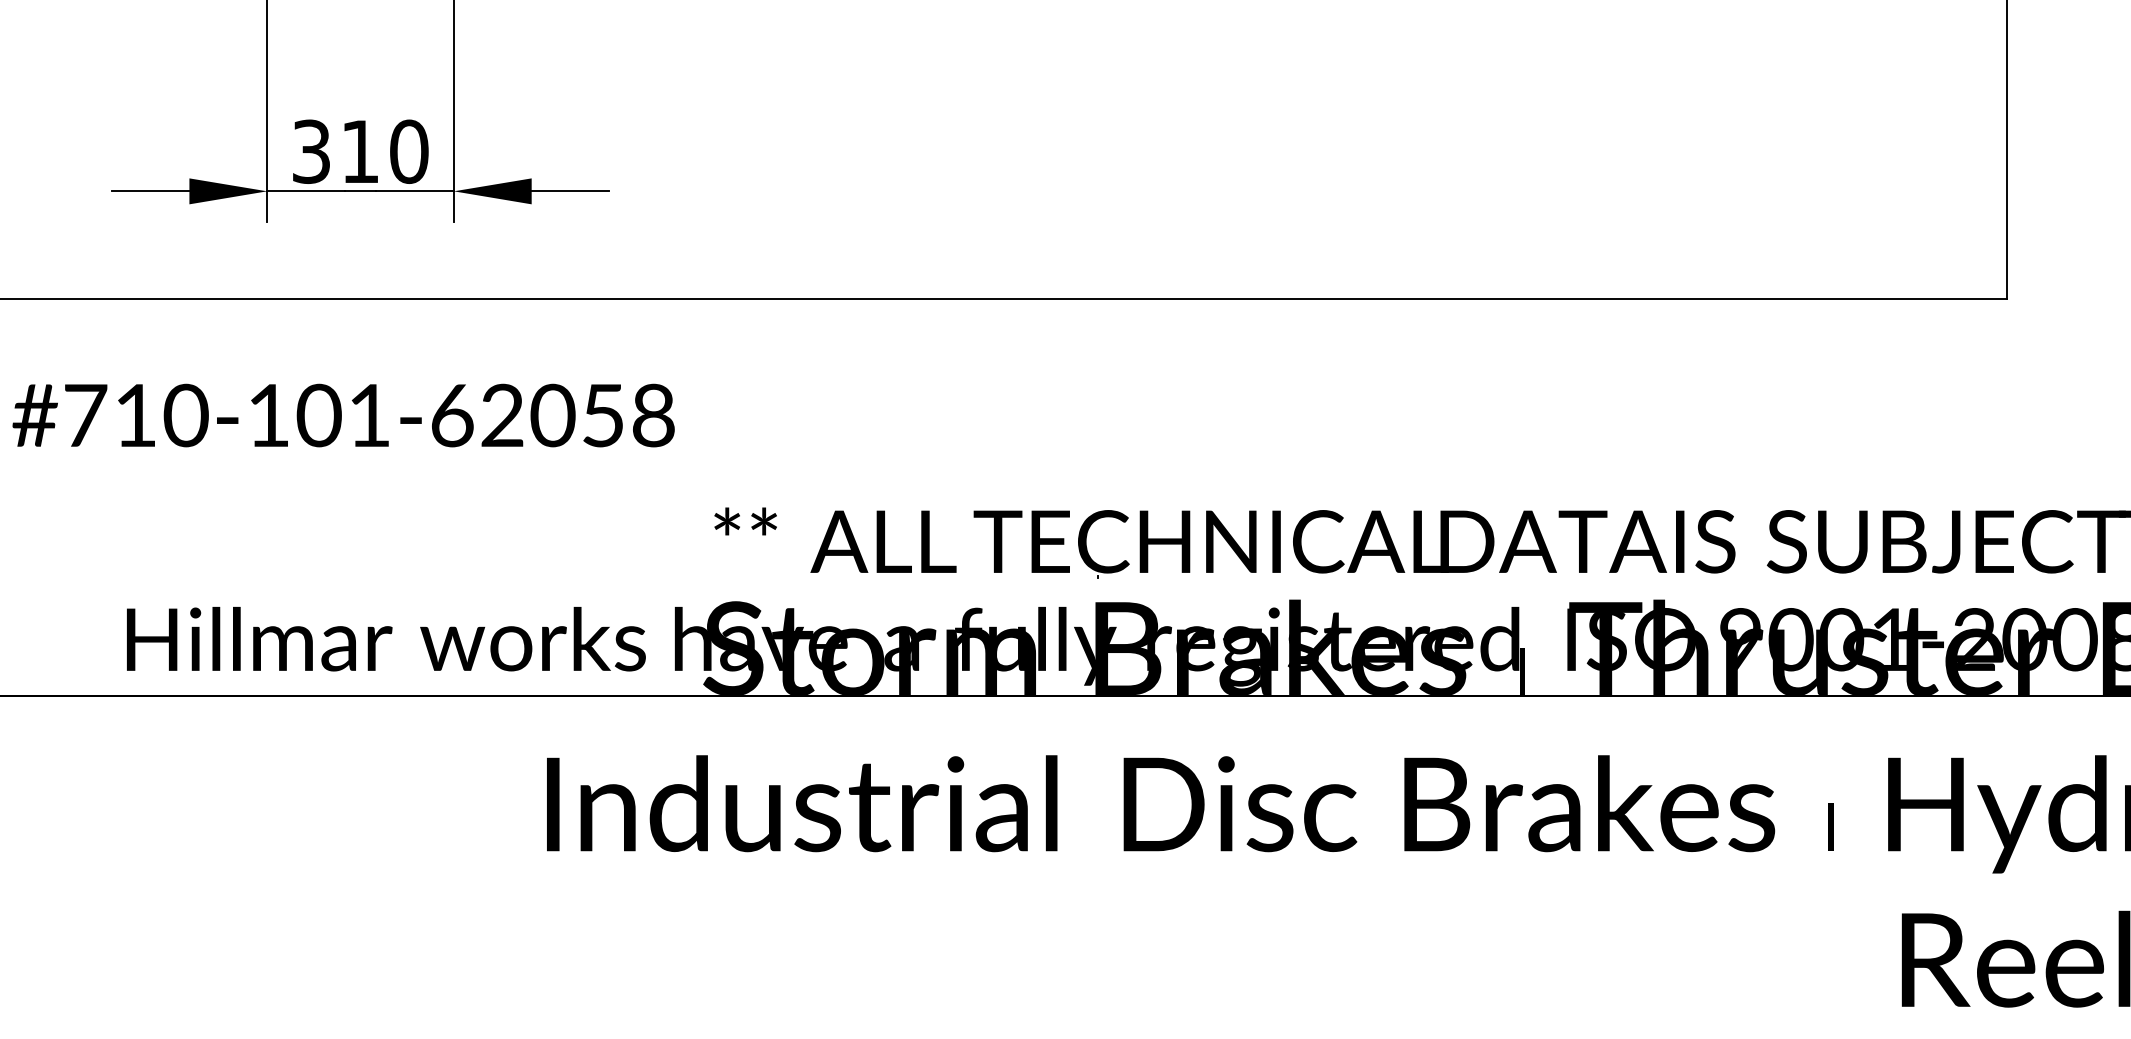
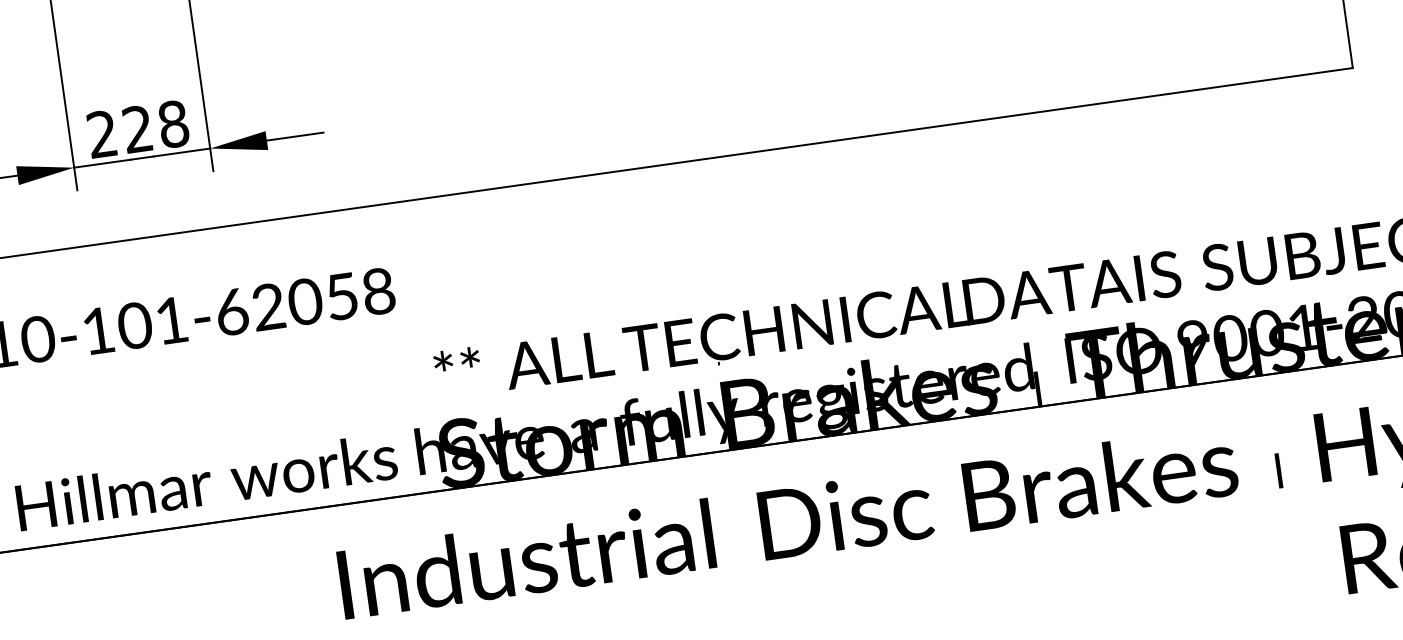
text: (360, 151) -> (138, 129), 310 -> 228

